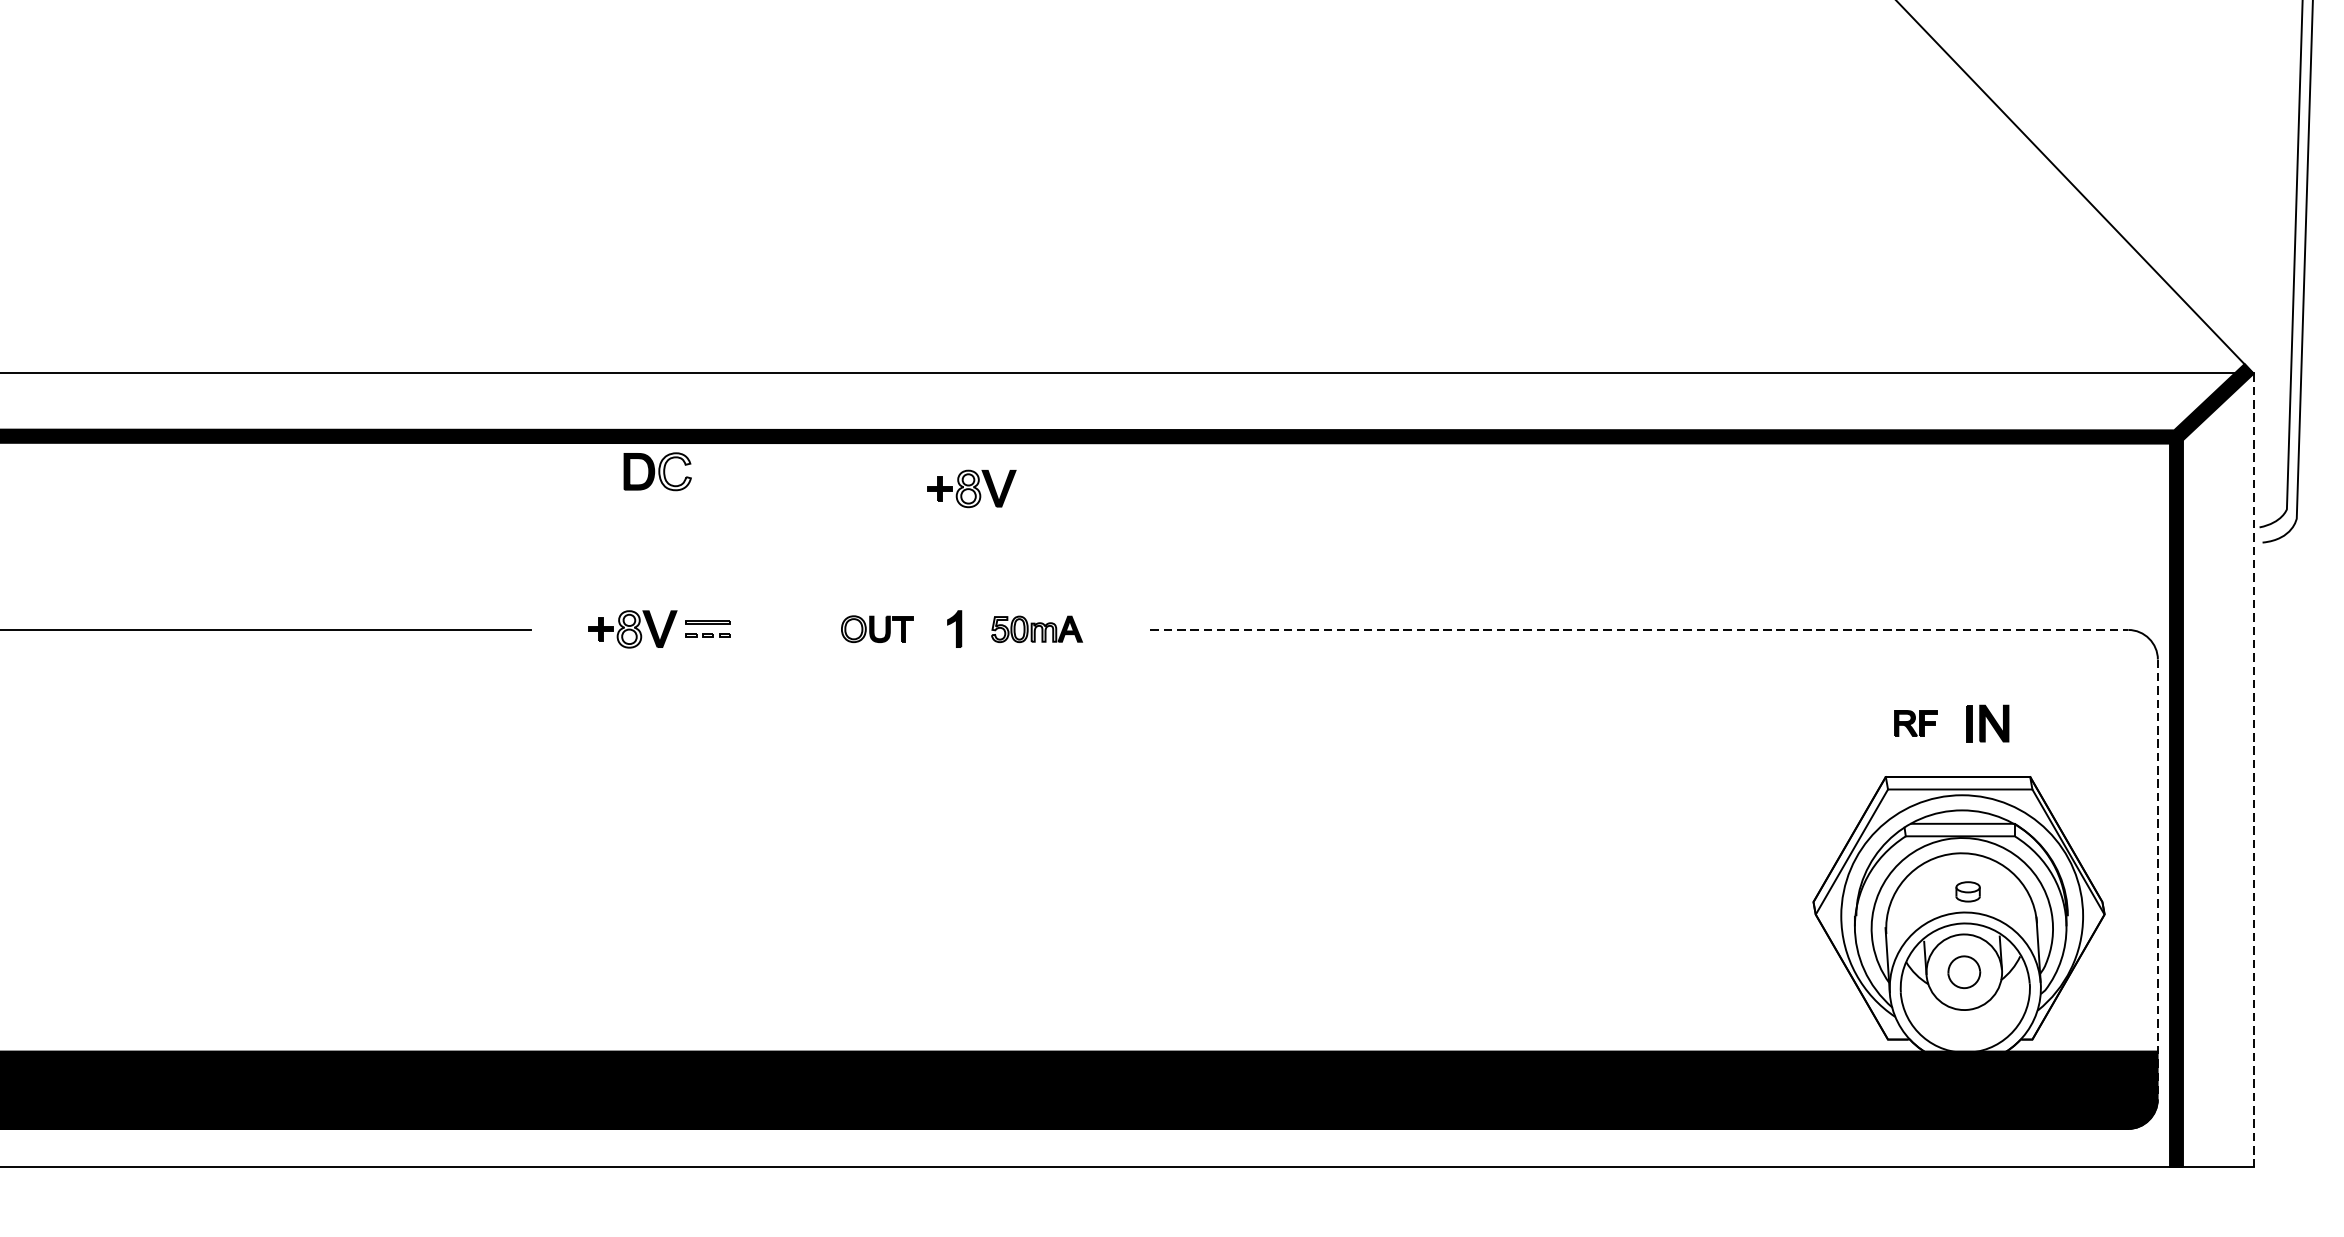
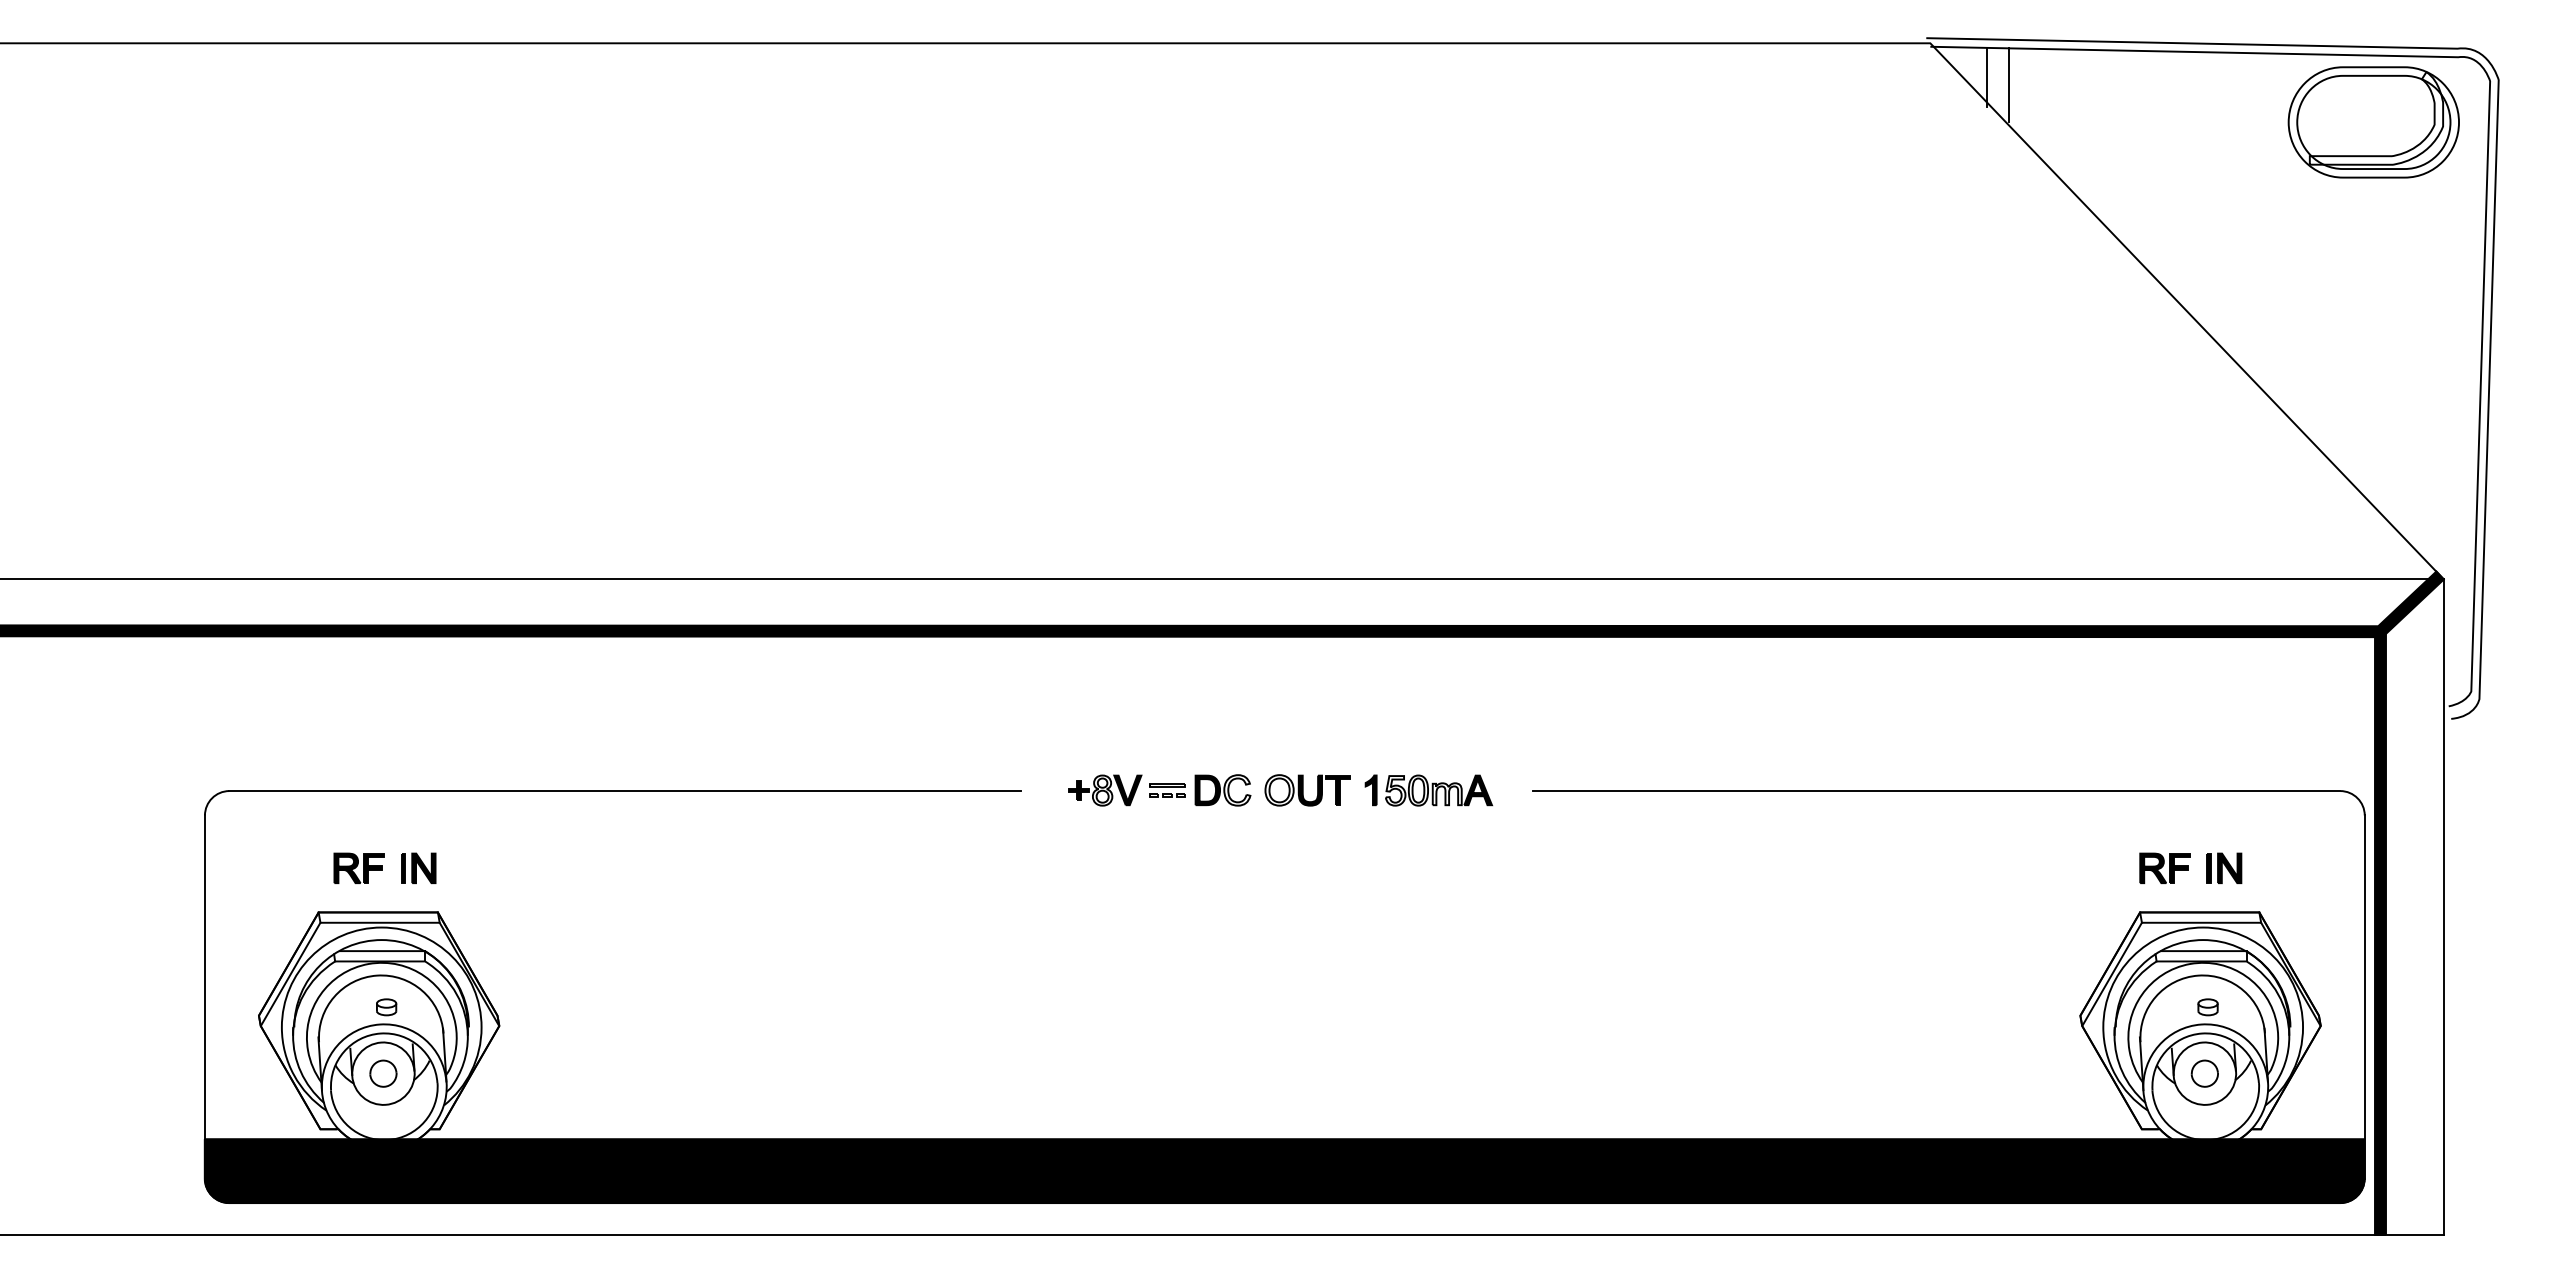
part: (657, 471) -> (1222, 790), moved
part: (972, 488) -> (1385, 674), removed
part: (877, 629) -> (1307, 790), size x1.43
part: (1037, 629) -> (1439, 790), size x1.43
line: (1639, 630) -> (1936, 791), dashed -> solid
part: (1915, 722) -> (2164, 867), size x1.43
line: (2254, 770) -> (2444, 907), dashed -> solid
line: (2157, 879) -> (2364, 997), dashed -> solid

